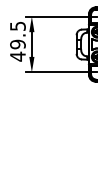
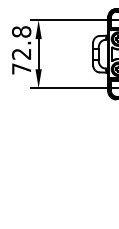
text: (17, 41) -> (21, 50), 49.5 -> 72.8

